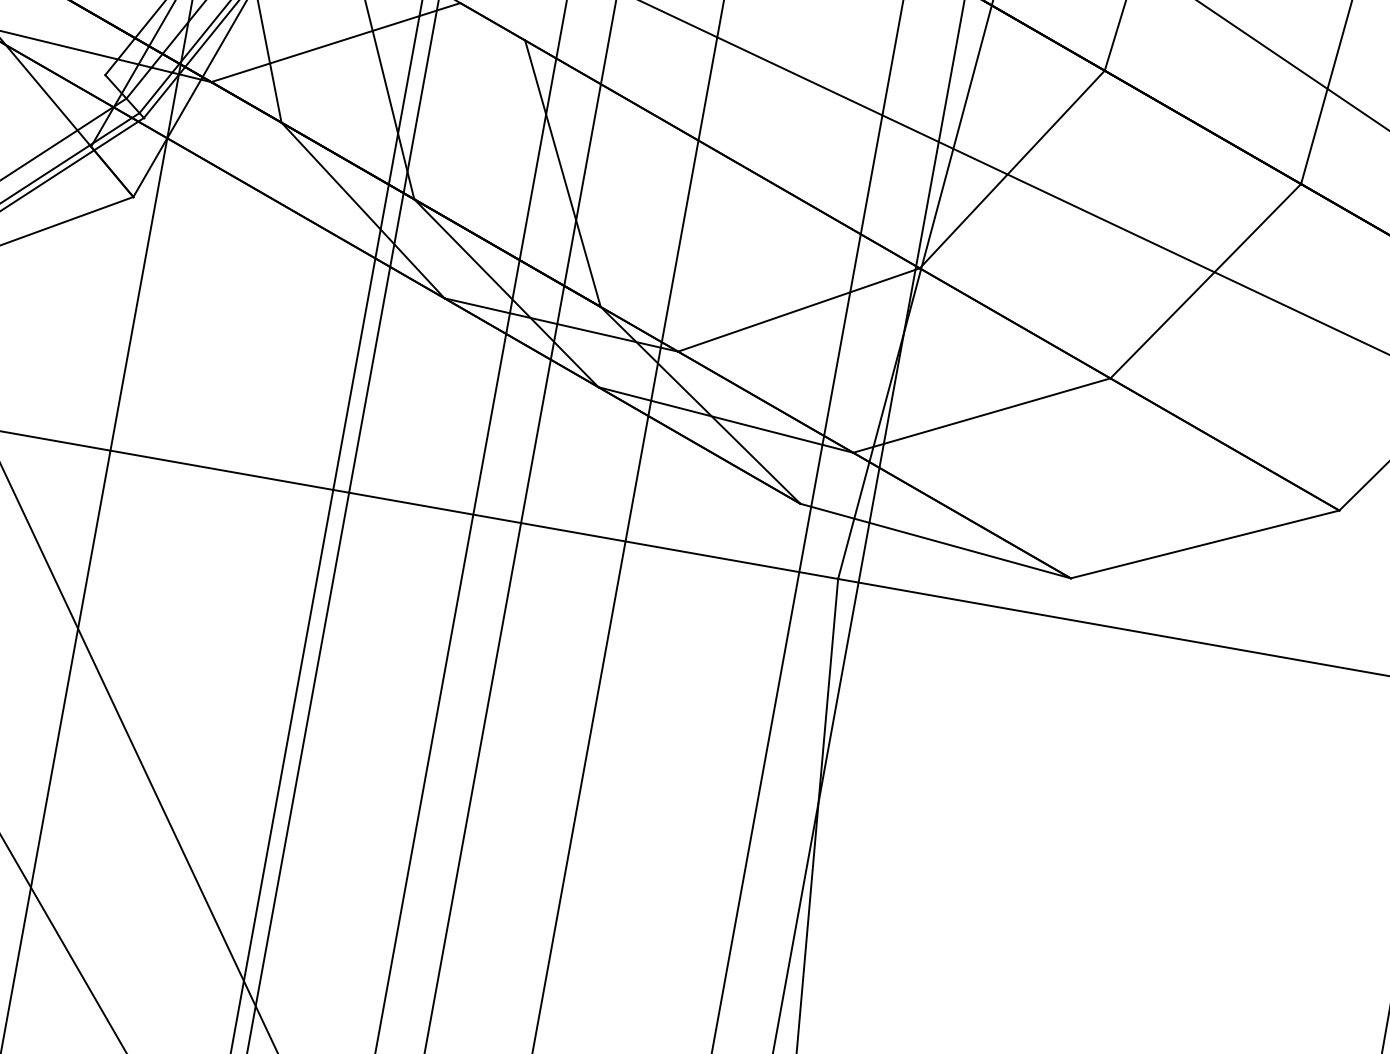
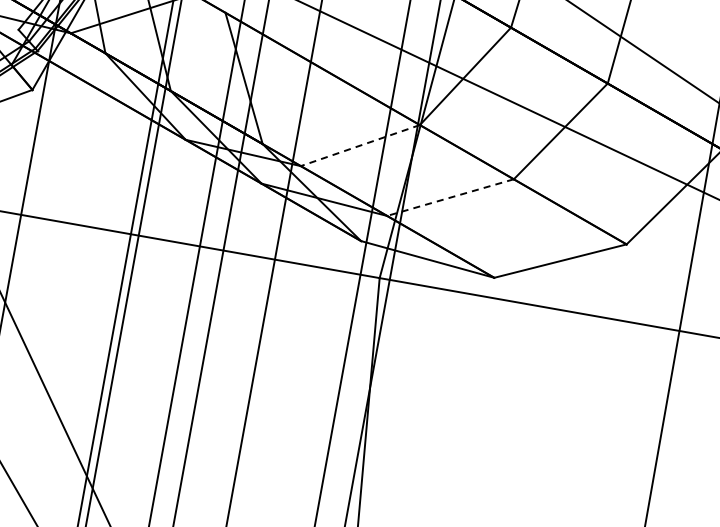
line: (799, 309) -> (360, 145), solid -> dashed
line: (981, 415) -> (450, 197), solid -> dashed

